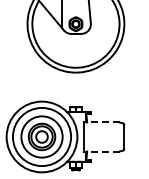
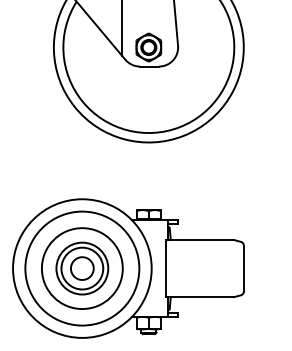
line: (102, 122) -> (200, 240), dashed -> solid
line: (102, 151) -> (200, 297), dashed -> solid

